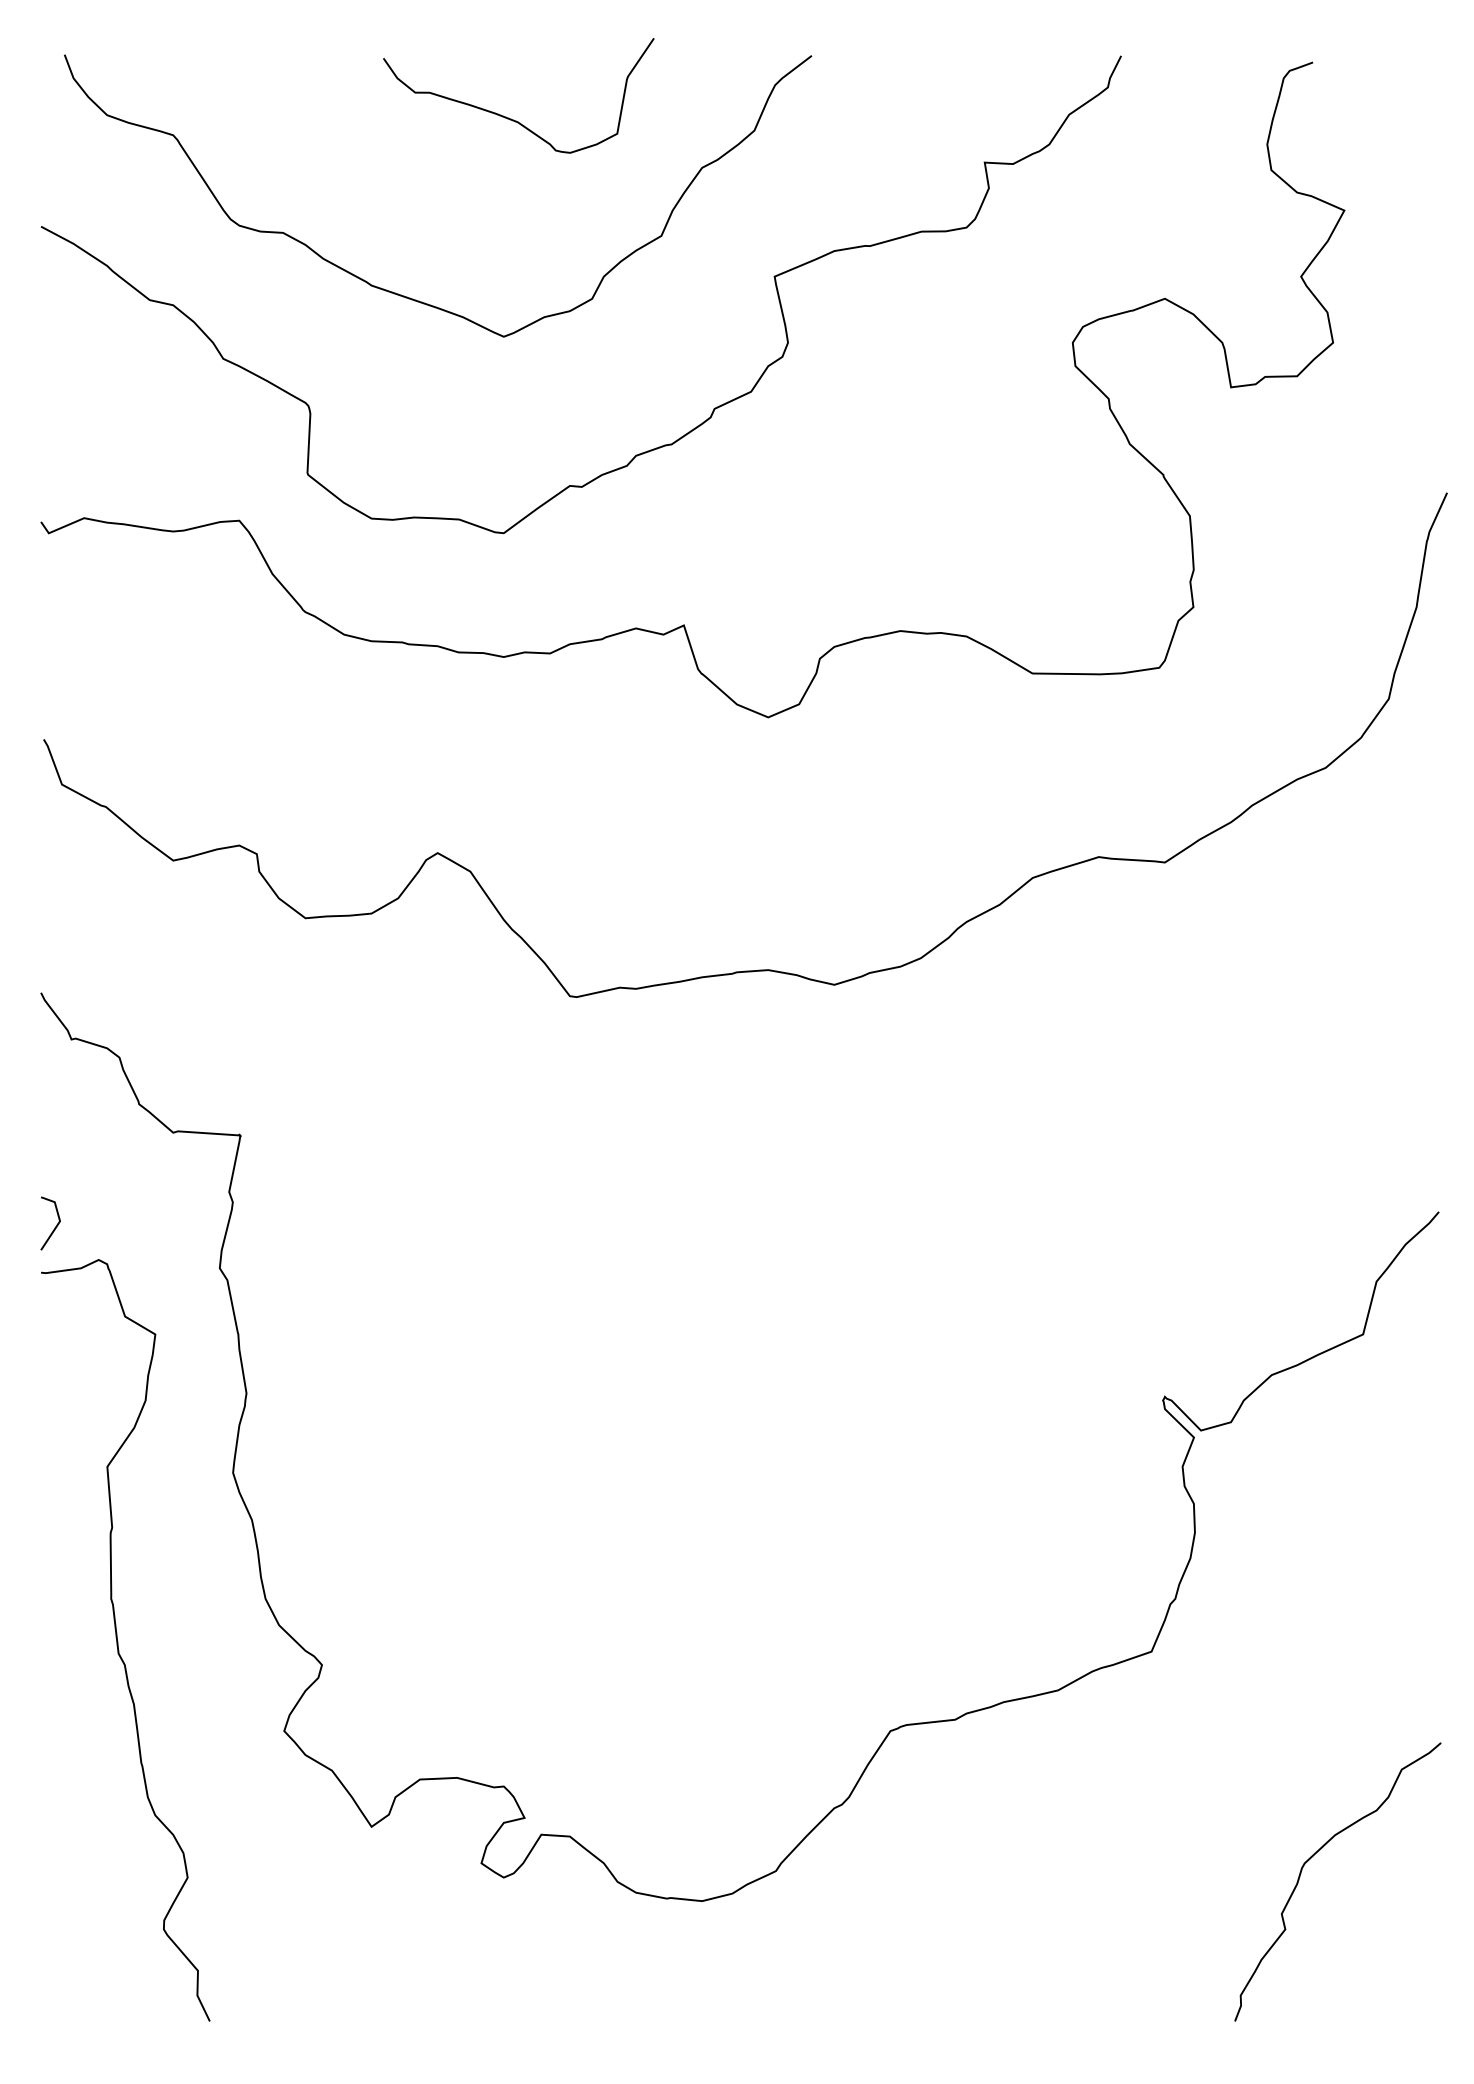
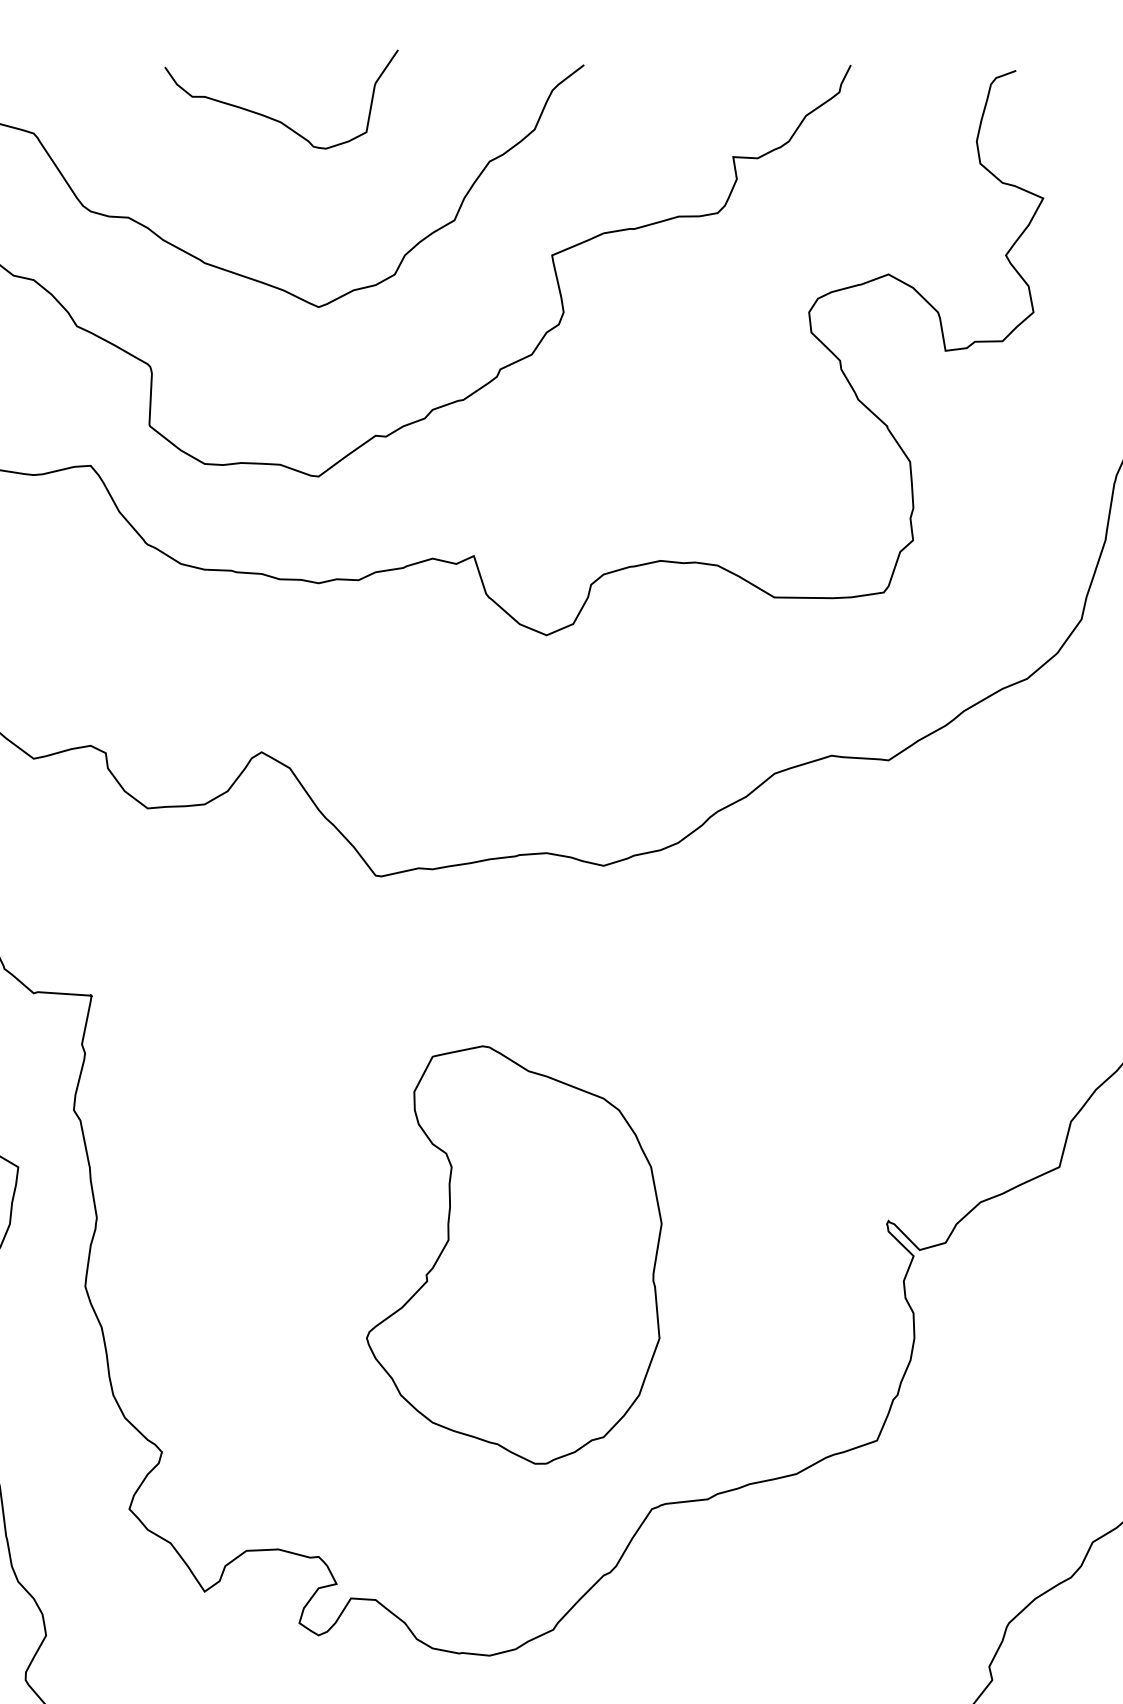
curve: (511, 118) -> (275, 119), moved
part: (730, 1436) -> (514, 1255), added

